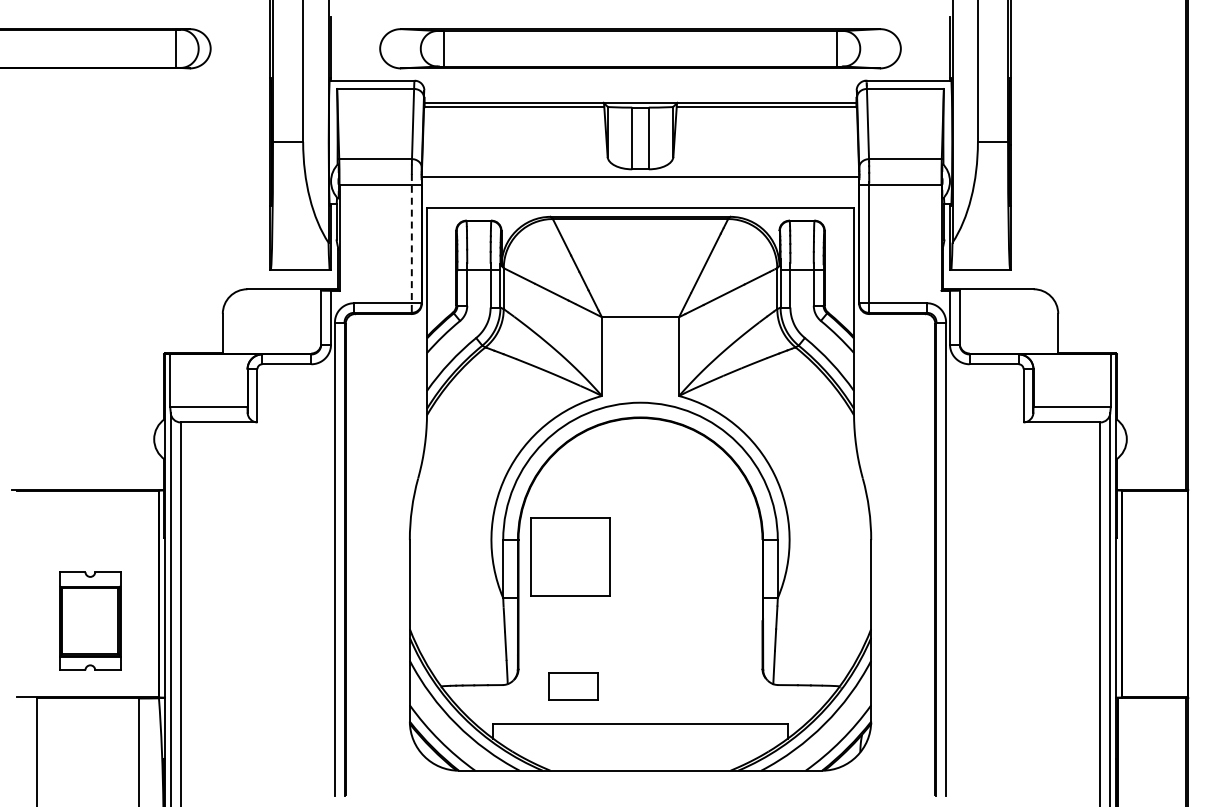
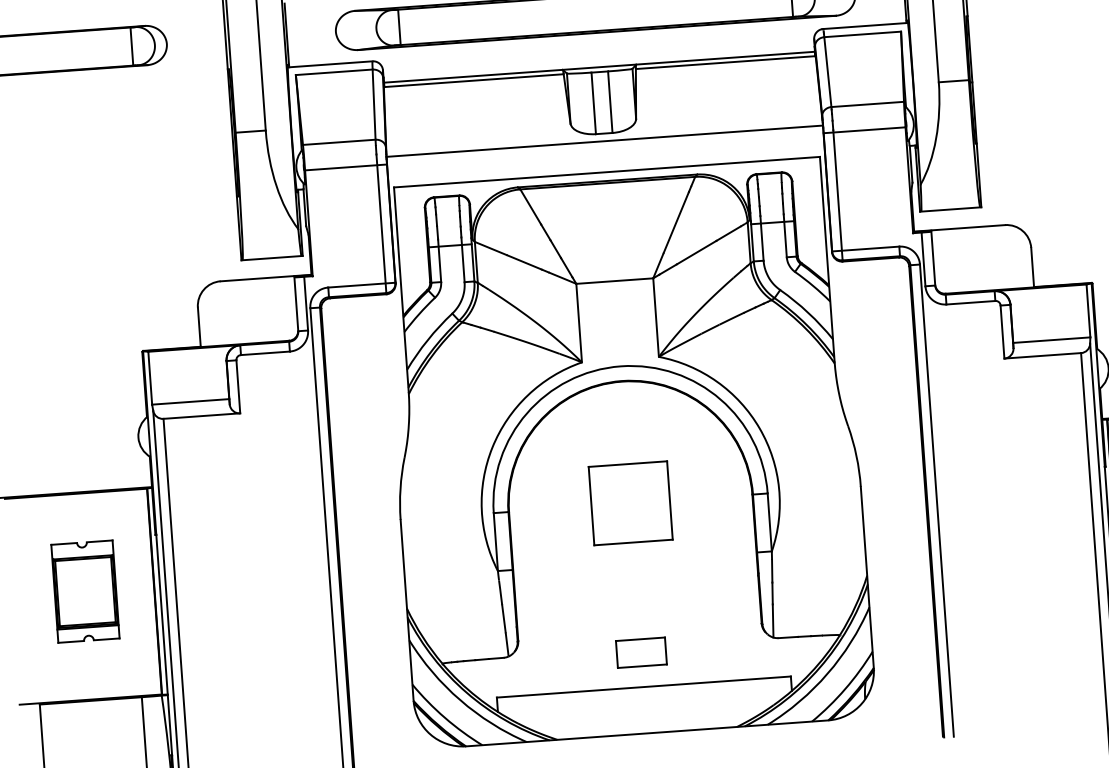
line: (411, 243) -> (381, 223), dashed -> solid
part: (570, 556) -> (630, 502), moved
part: (90, 620) -> (85, 590), moved
part: (573, 686) -> (641, 652), moved

